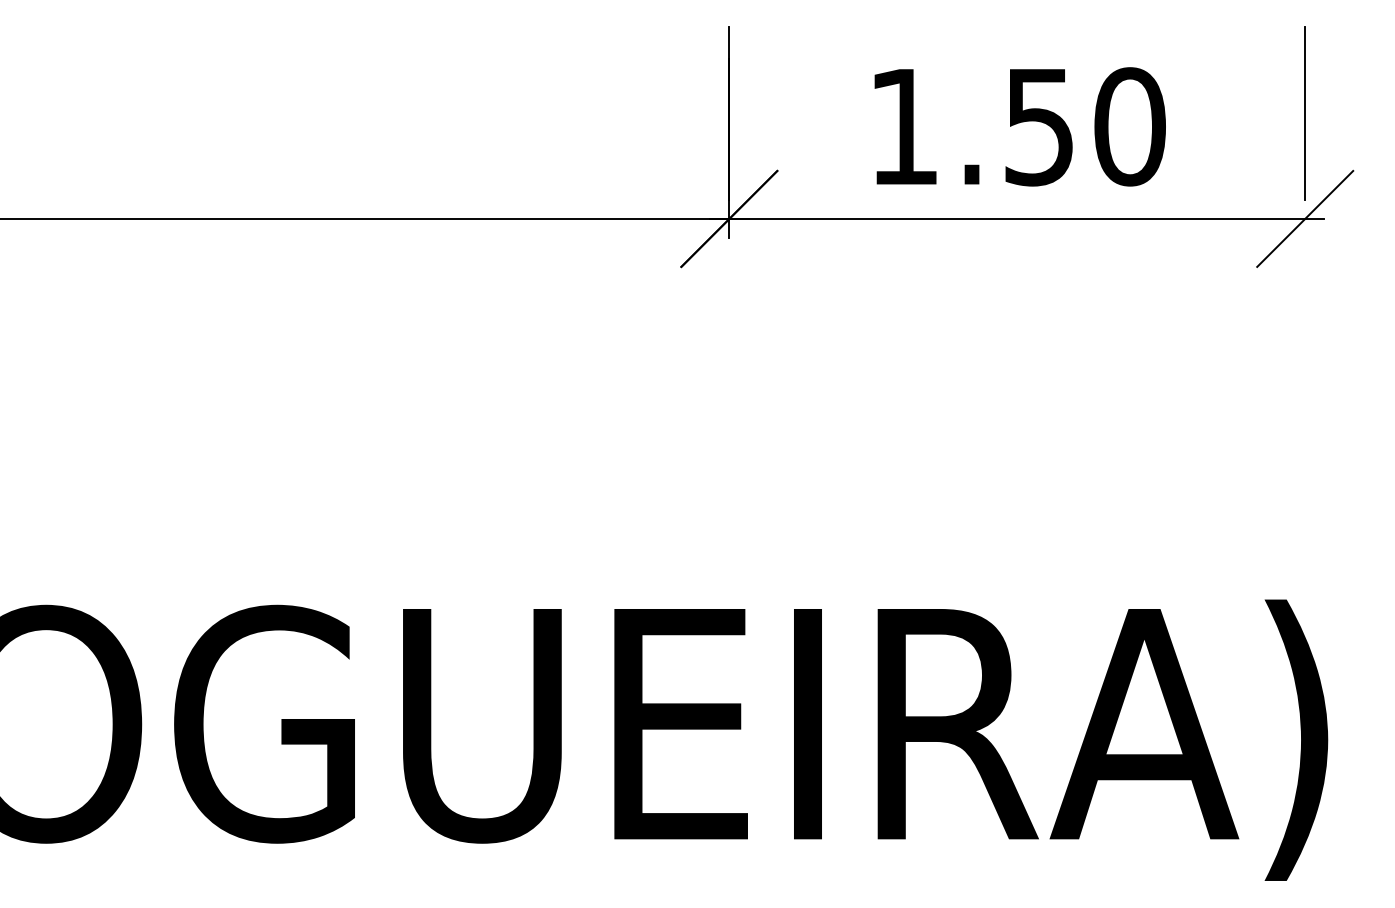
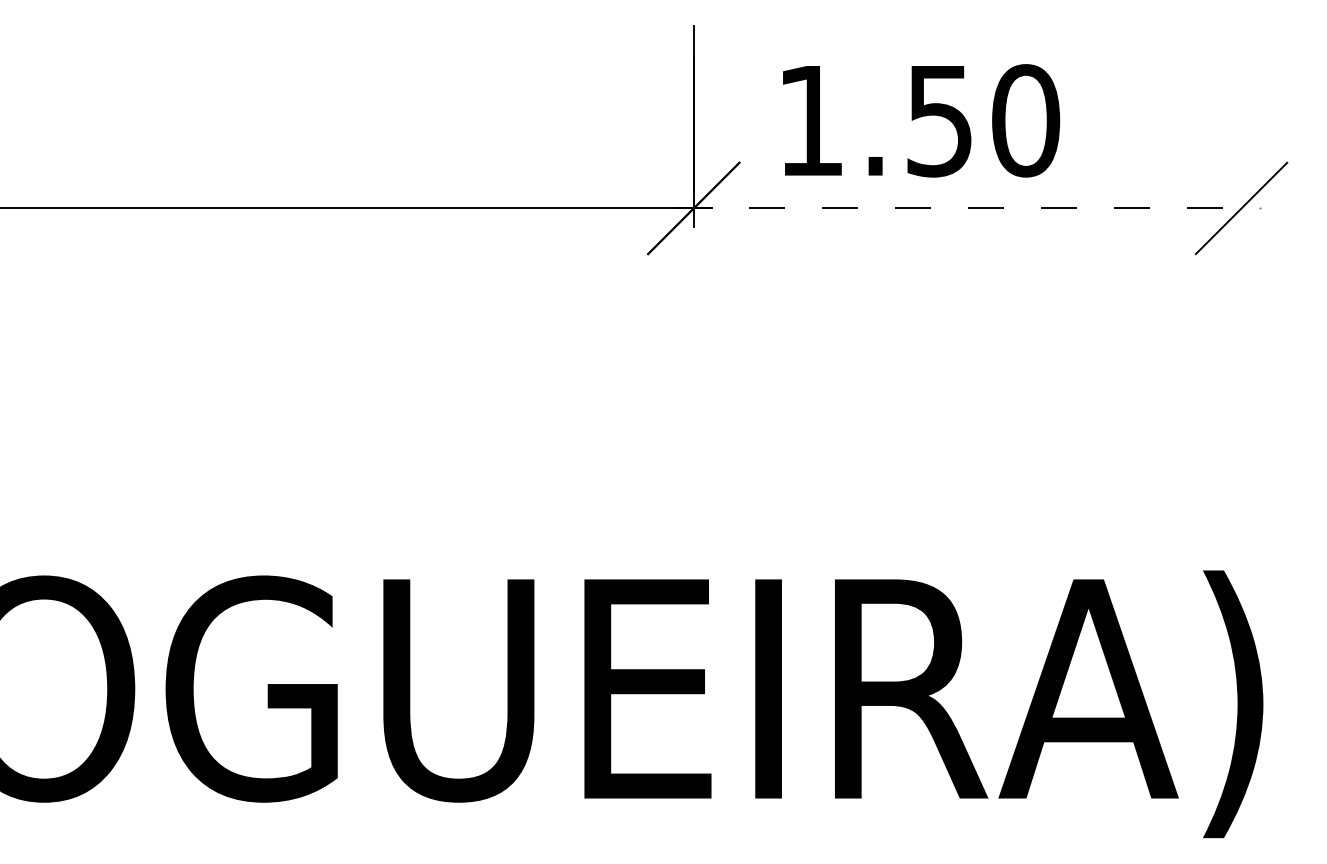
line: (1305, 112) -> (1241, 107), removed
text: (1020, 126) -> (921, 120), moved
line: (1018, 219) -> (968, 208), solid -> dashed

